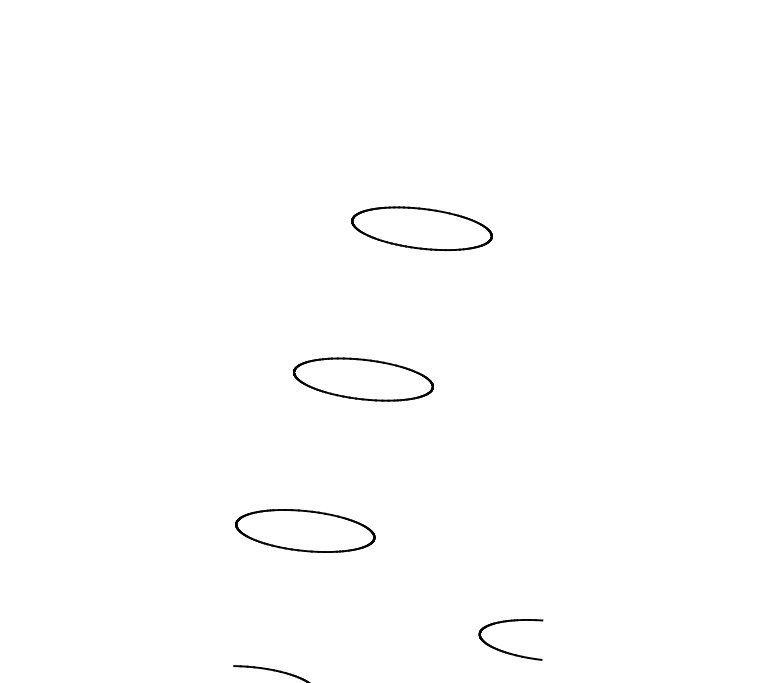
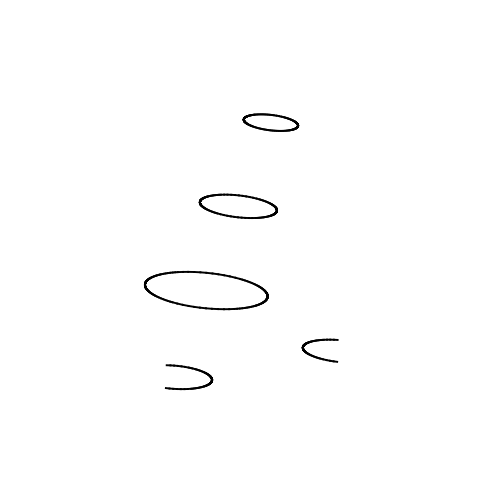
part: (421, 228) -> (270, 122), size x0.7
part: (304, 529) -> (205, 289), size x1.6

